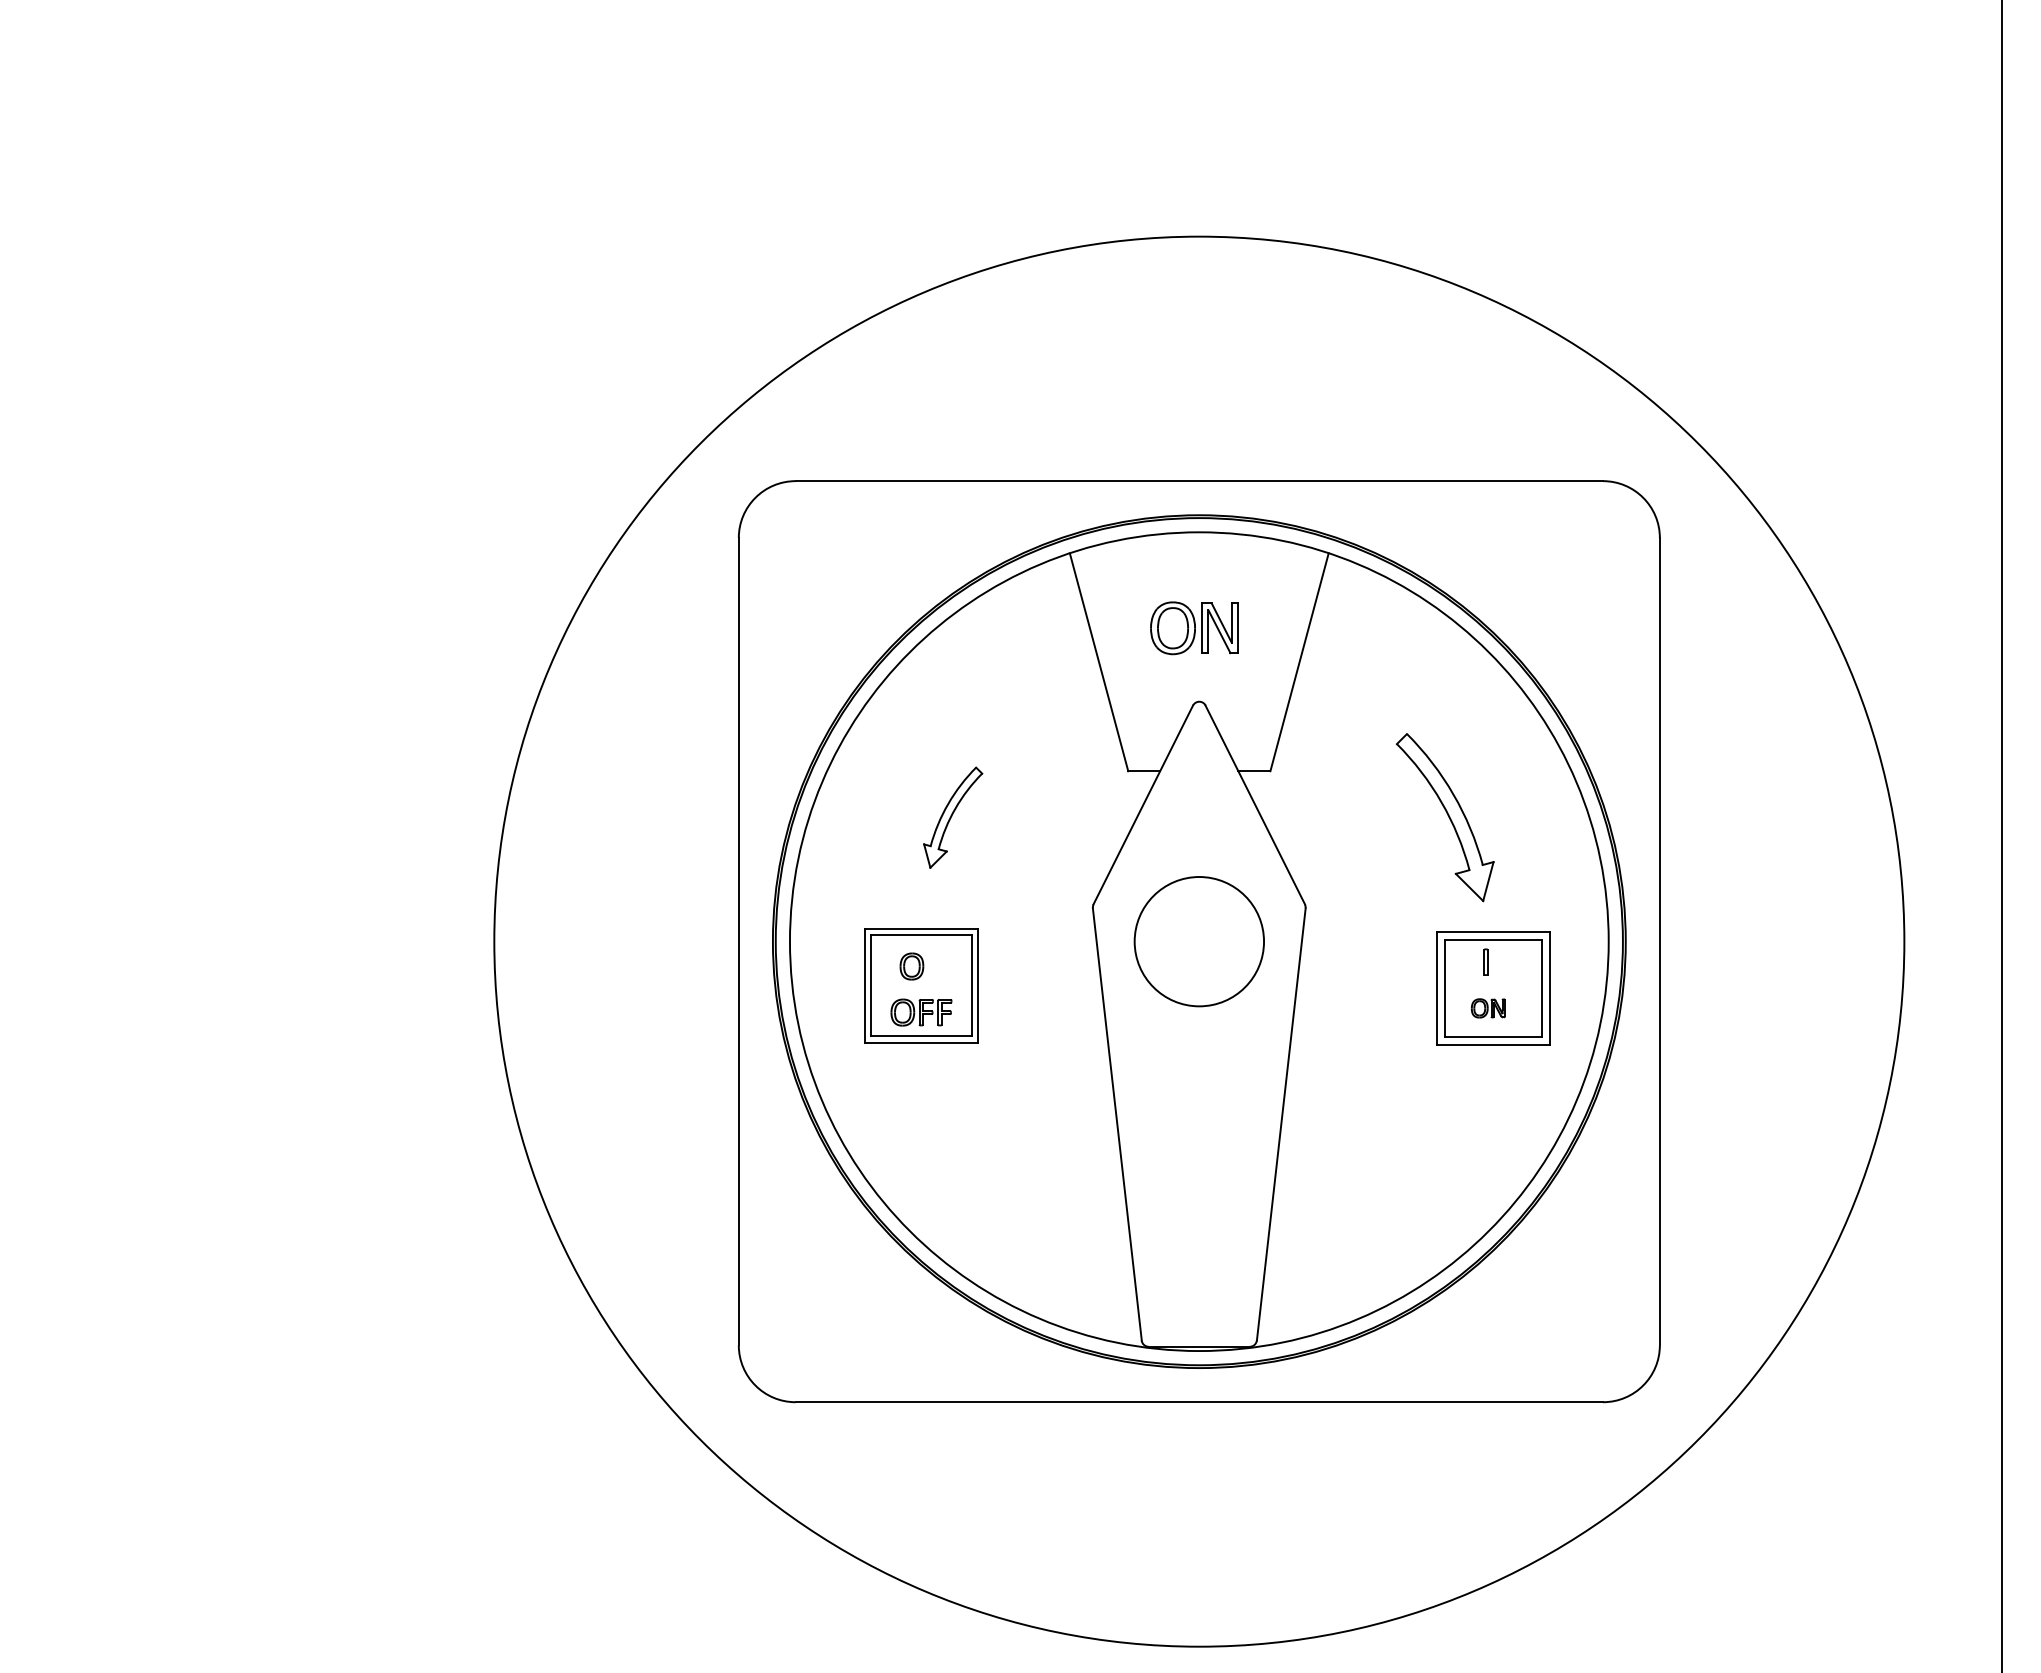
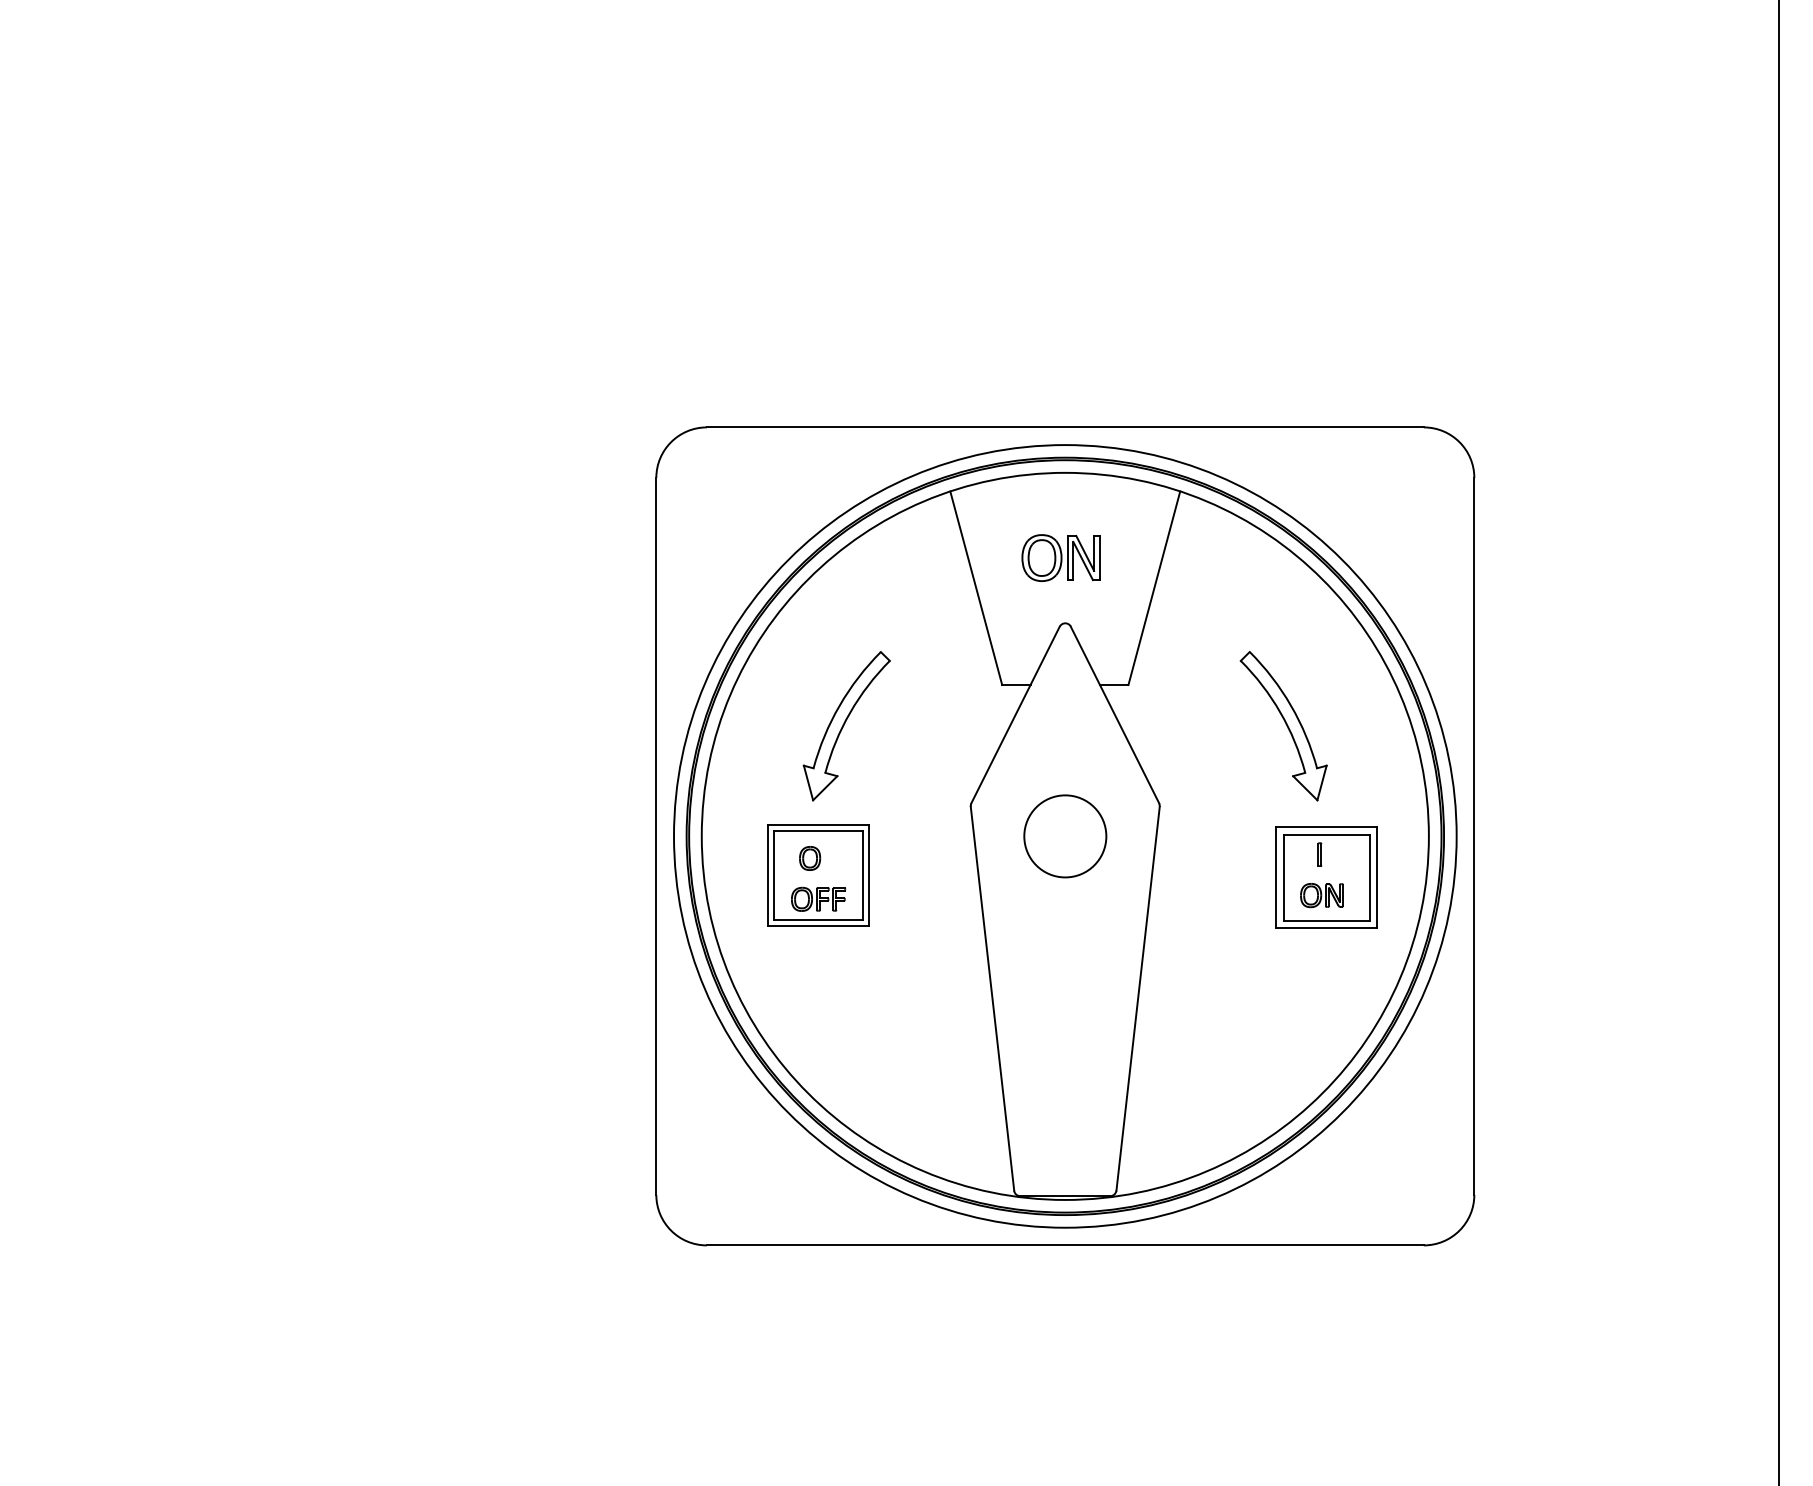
part: (952, 817) -> (846, 726), size x1.67
circle: (1199, 941) -> (1065, 836), size x0.62
circle: (1199, 941) -> (1065, 836), size x0.71
part: (1487, 1008) -> (1321, 895), size x1.43

